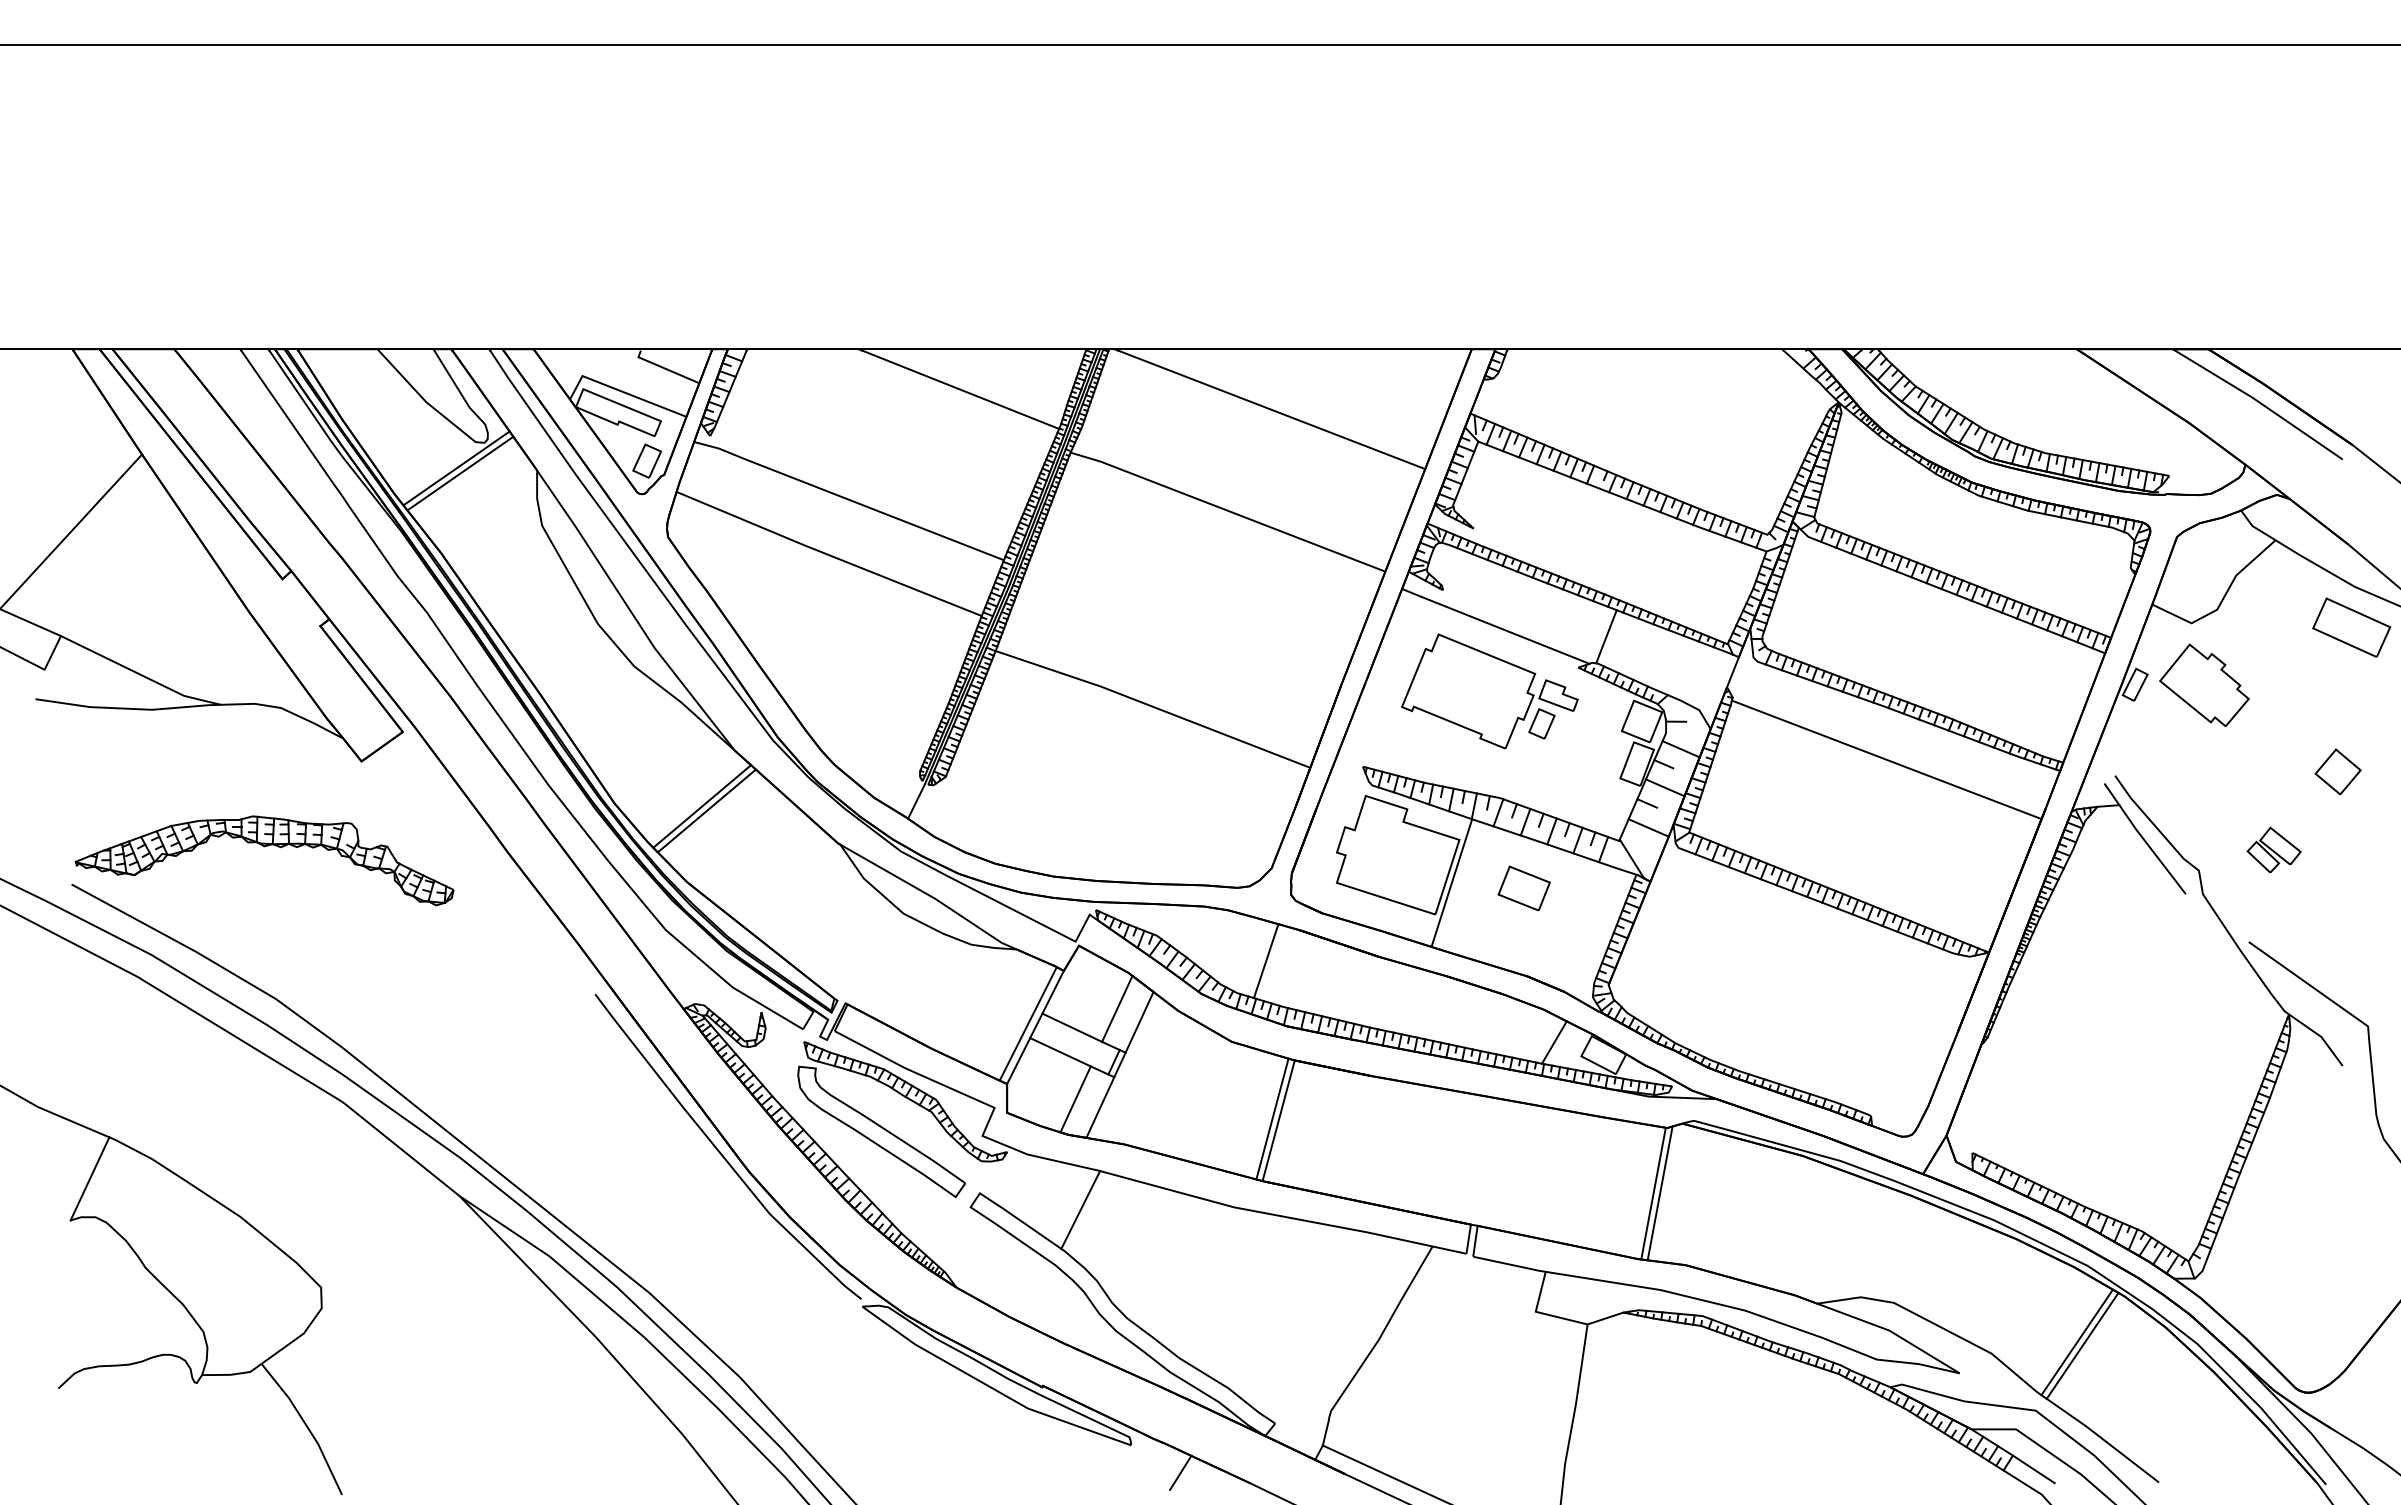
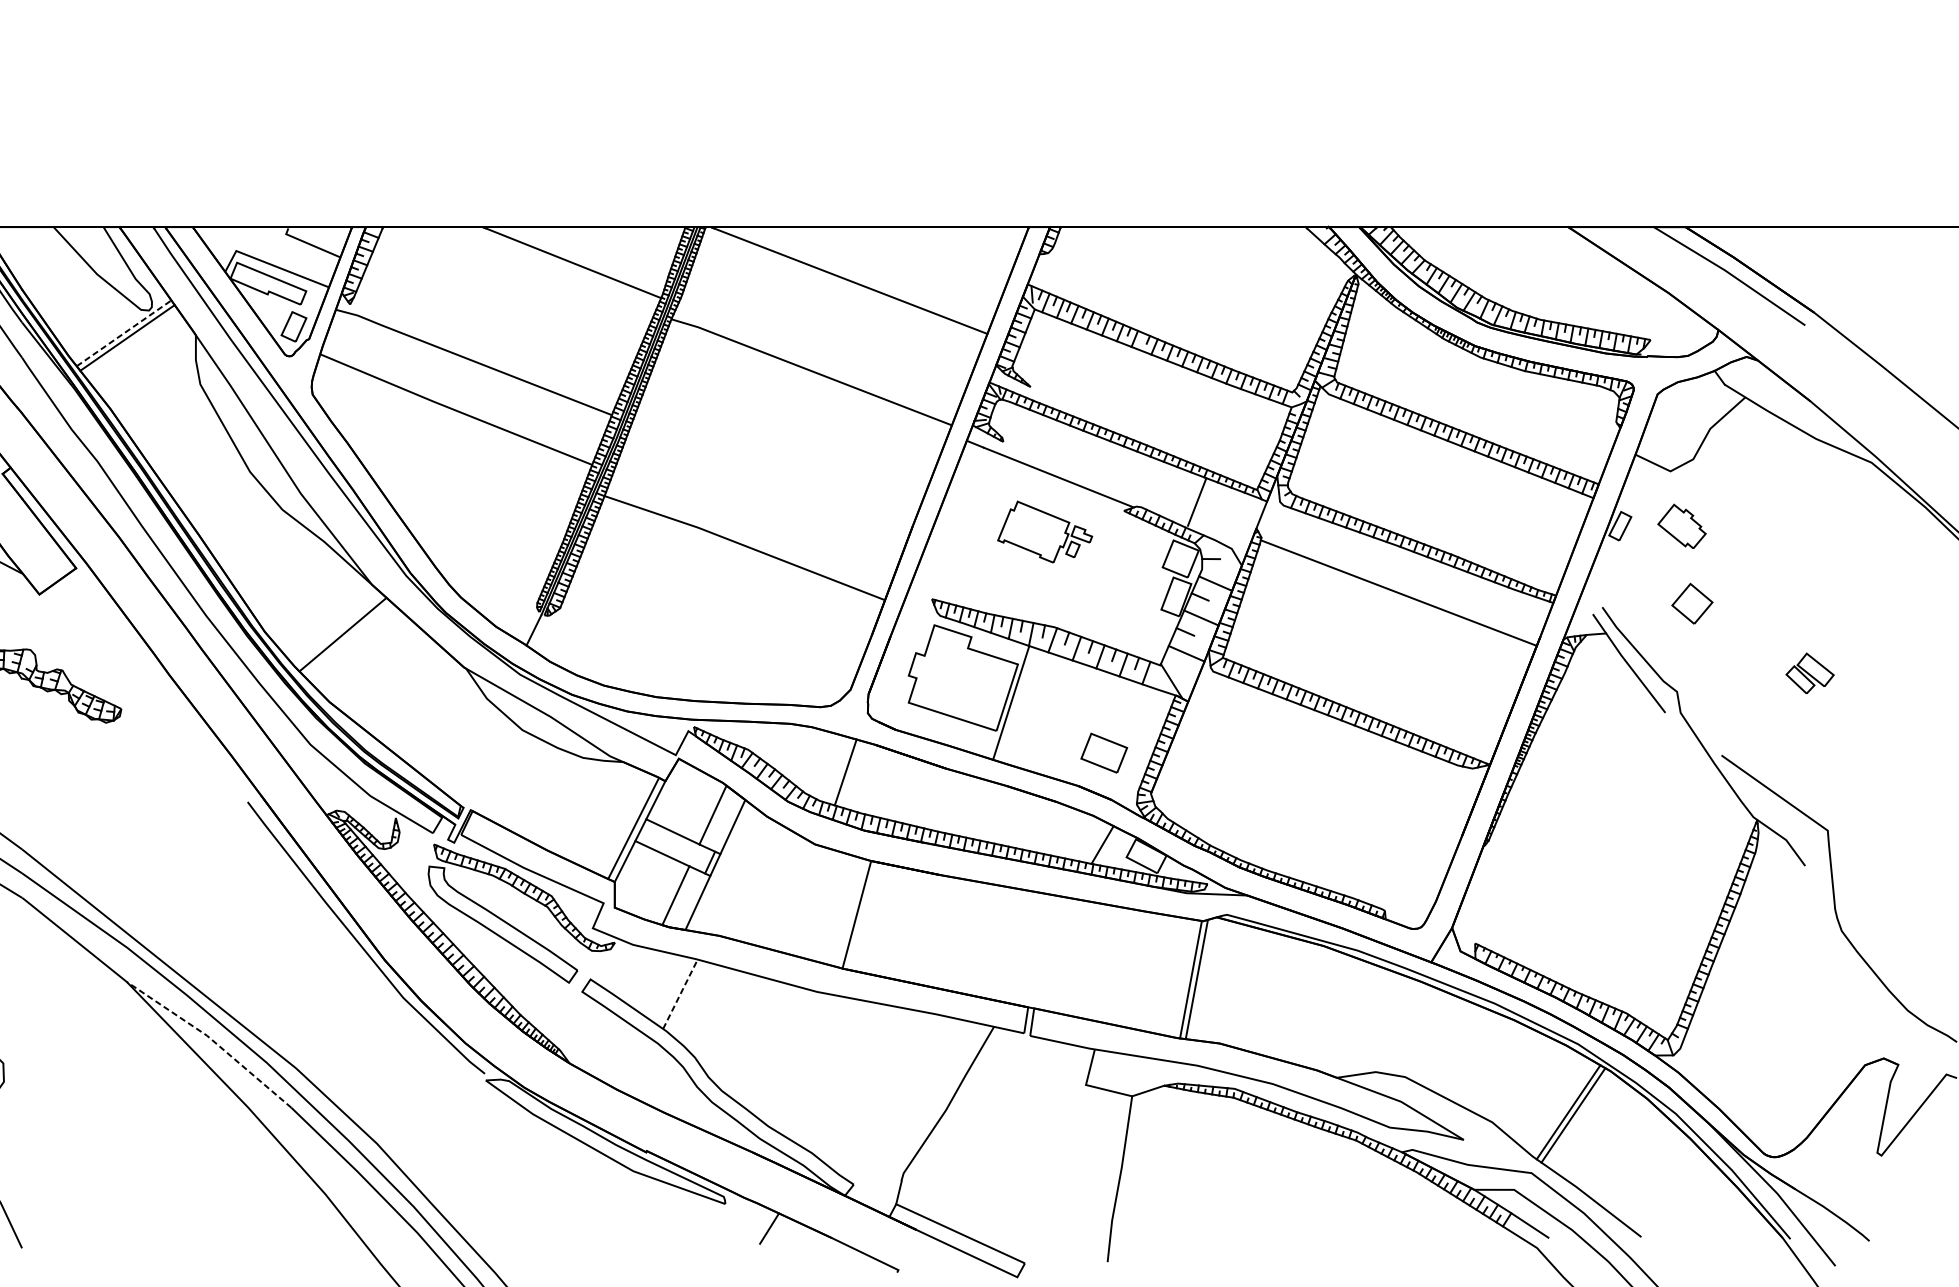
line: (456, 468) -> (124, 333), solid -> dashed
part: (2351, 627) -> (1813, 475), removed
line: (1606, 636) -> (1197, 501), moved
part: (2204, 684) -> (1682, 525), size x0.6
part: (1489, 691) -> (1044, 532), size x0.6
part: (2337, 771) -> (1691, 603), moved
line: (706, 810) -> (346, 638), removed
part: (2273, 849) -> (1809, 672), moved
part: (1523, 888) -> (1103, 753), moved
line: (1272, 1118) -> (851, 912), removed
line: (1080, 1209) -> (680, 993), solid -> dashed
line: (554, 1260) -> (211, 1039), solid -> dashed

